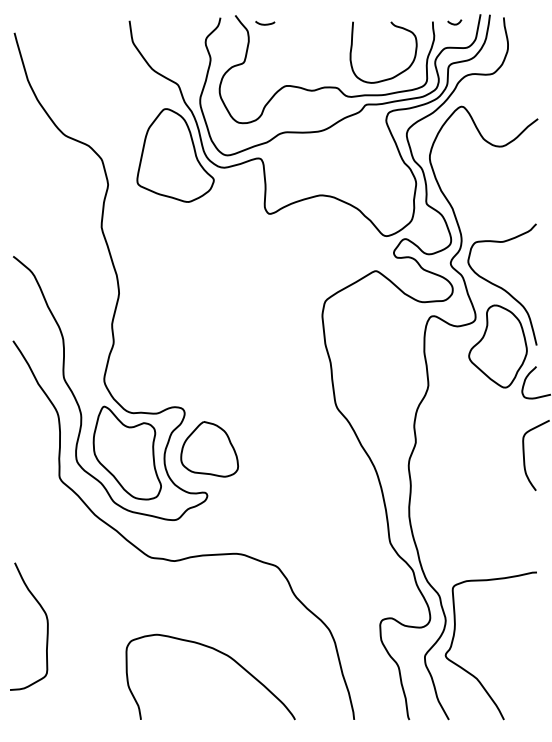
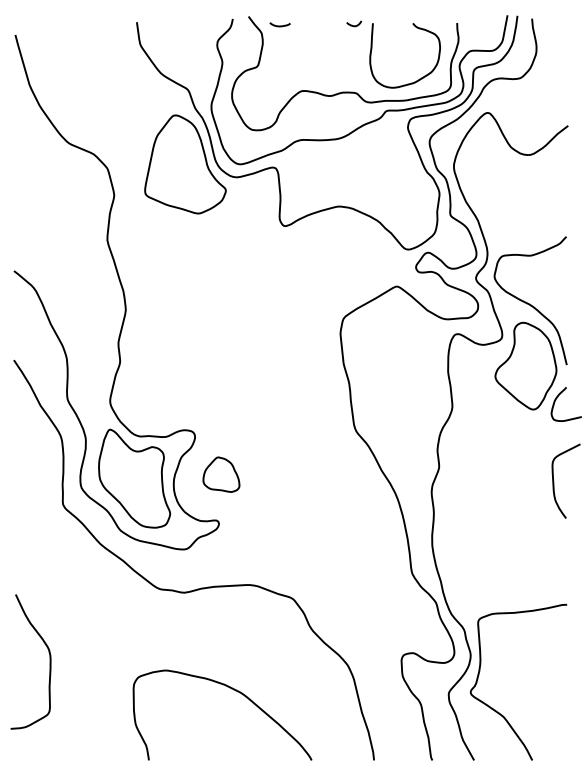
curve: (454, 23) -> (354, 25), moved
part: (209, 449) -> (221, 474), size x0.6

